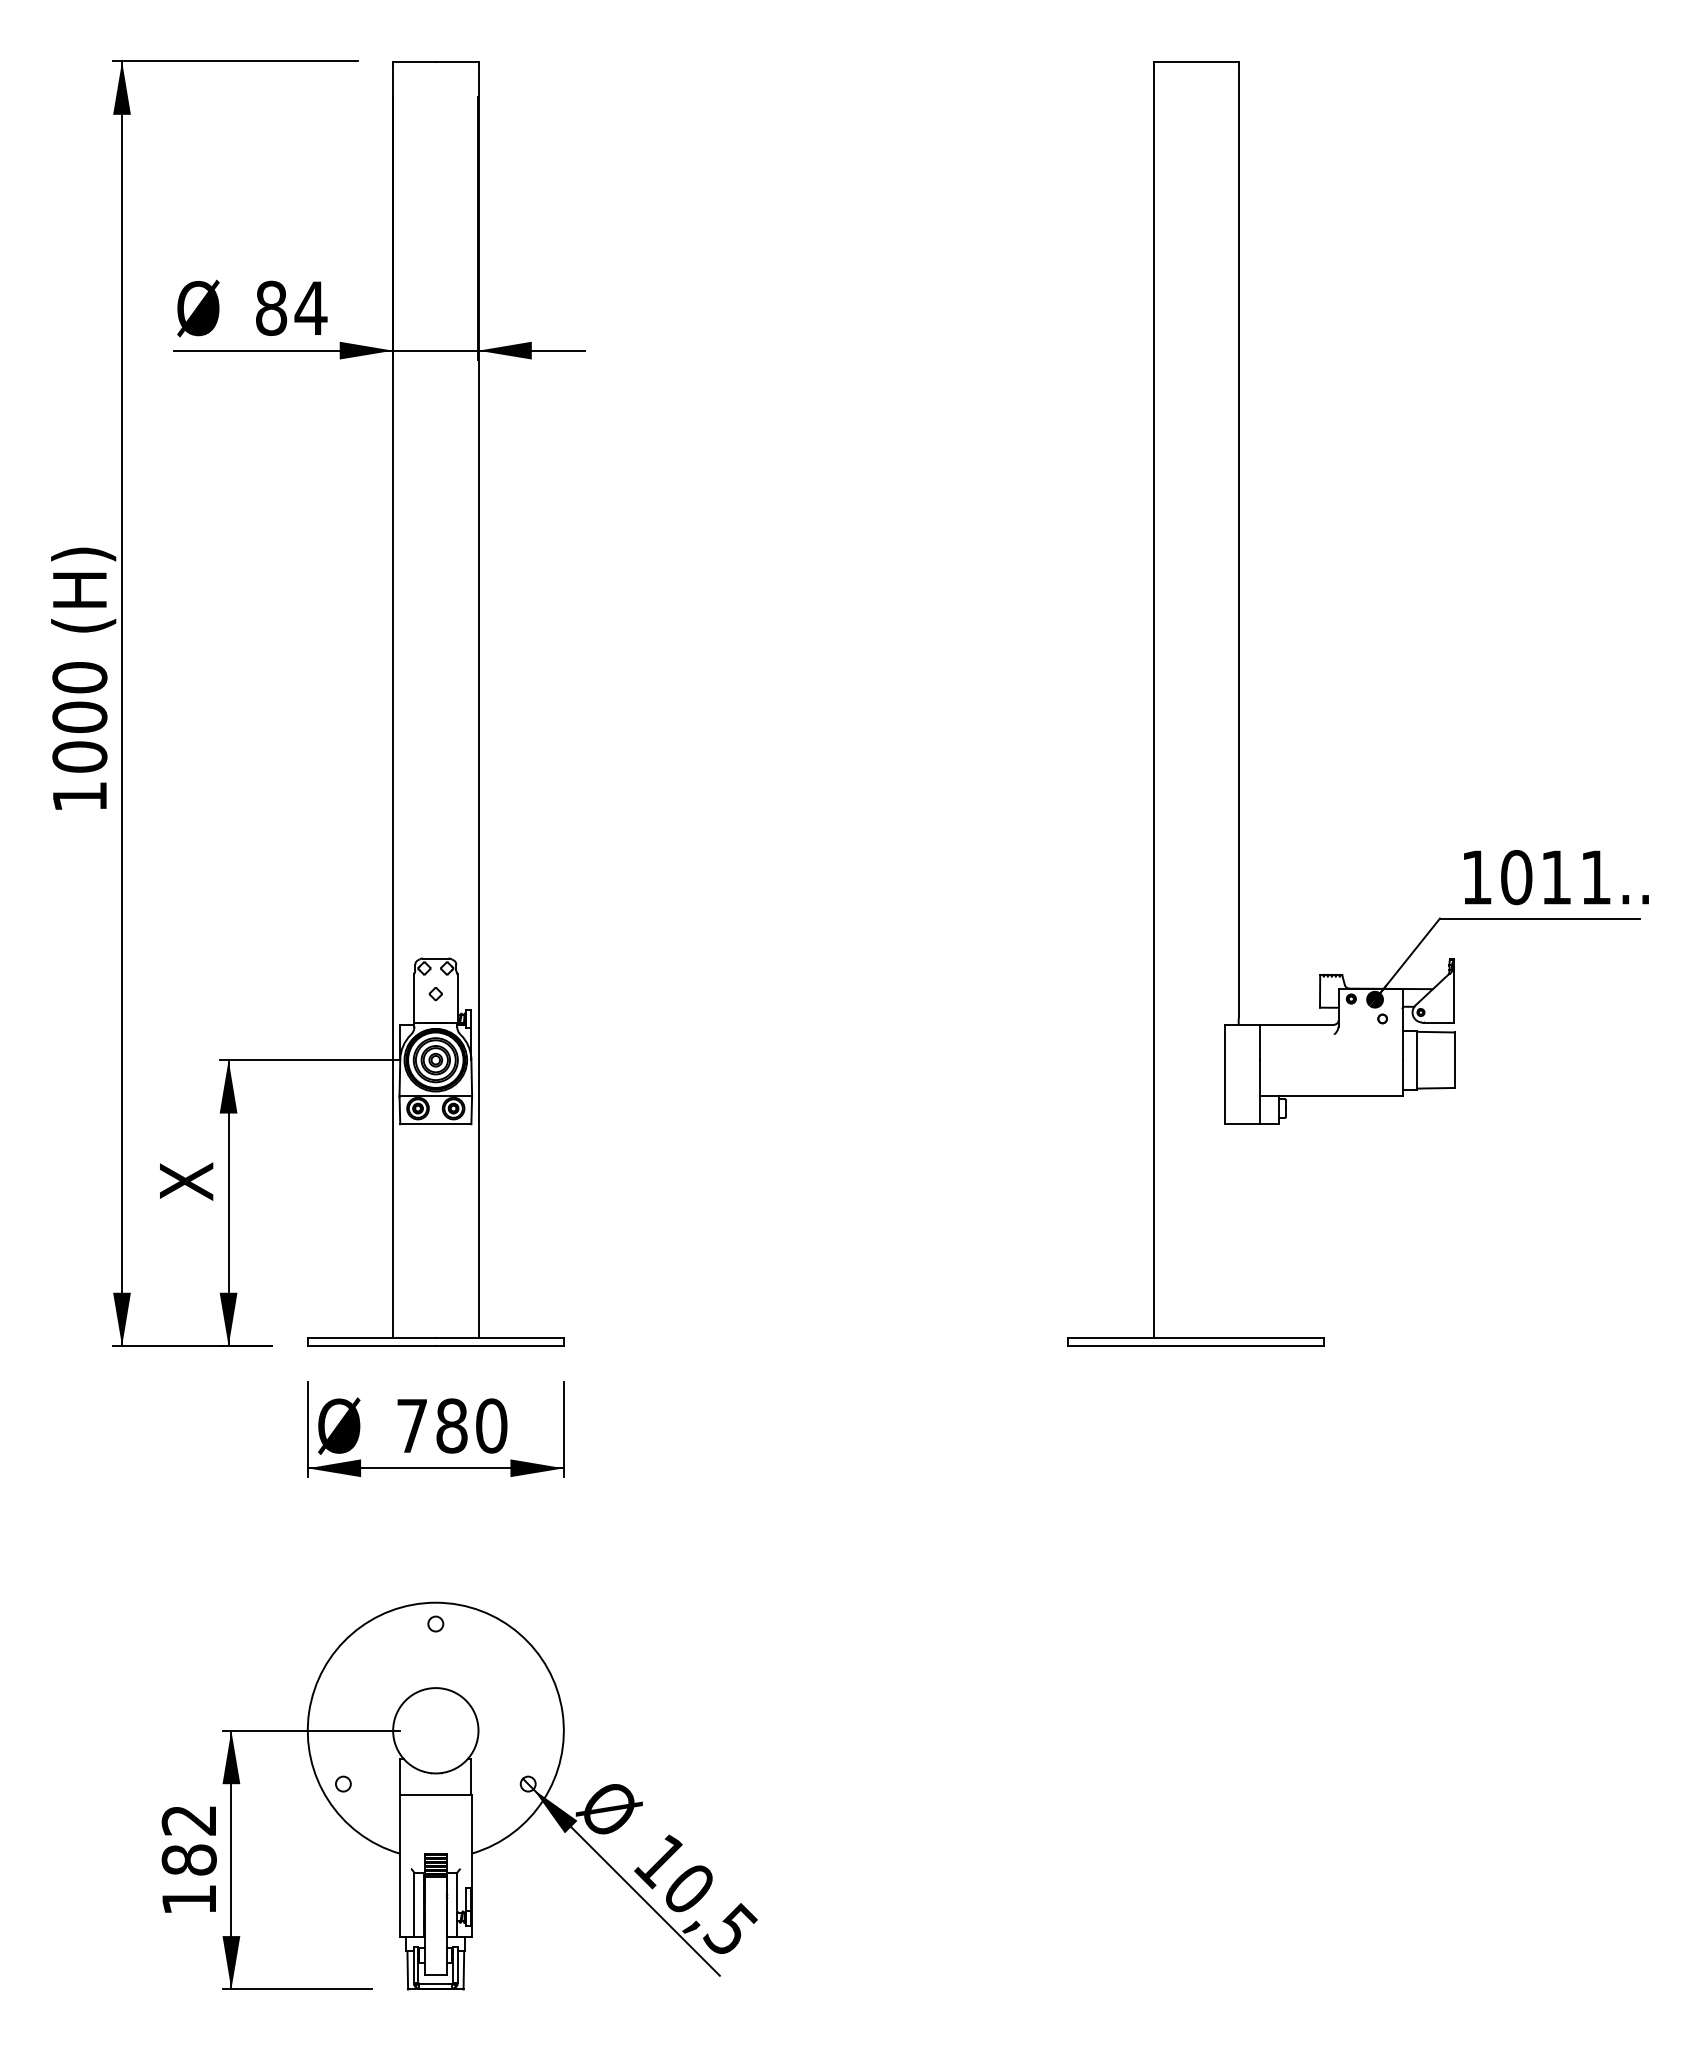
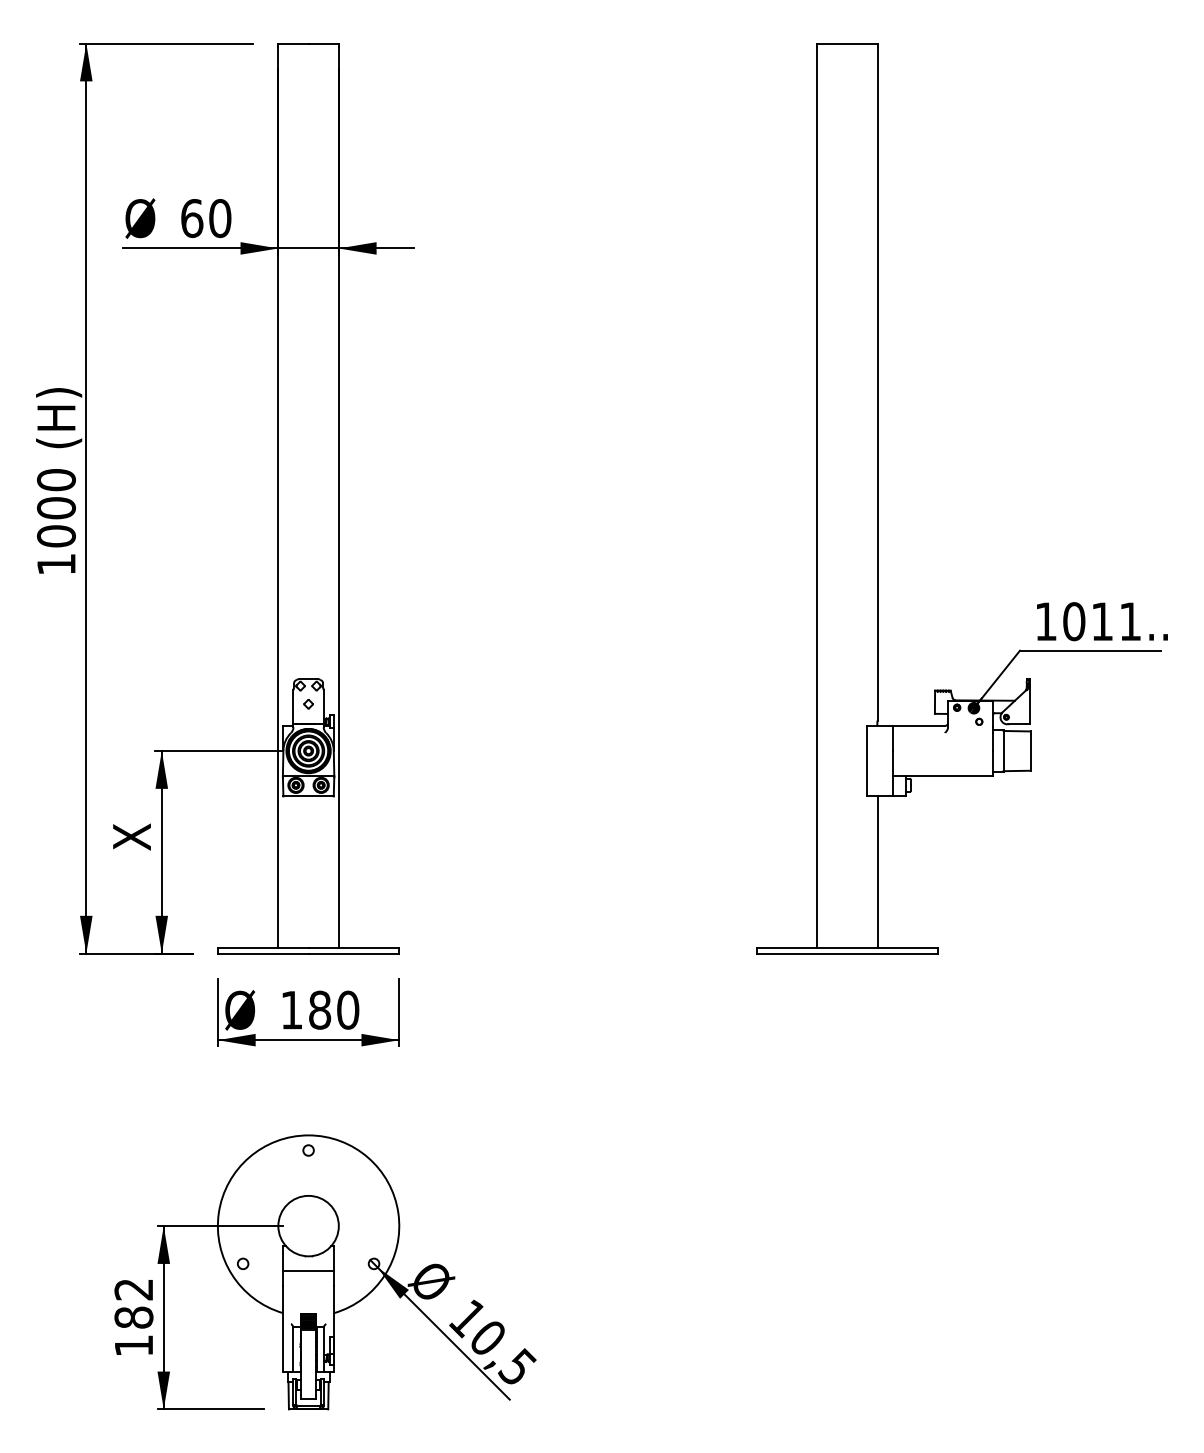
text: (291, 307) -> (206, 217), 84 -> 60
line: (1238, 1230) -> (877, 871), added
text: (411, 1425) -> (291, 1009), 780 -> 180

